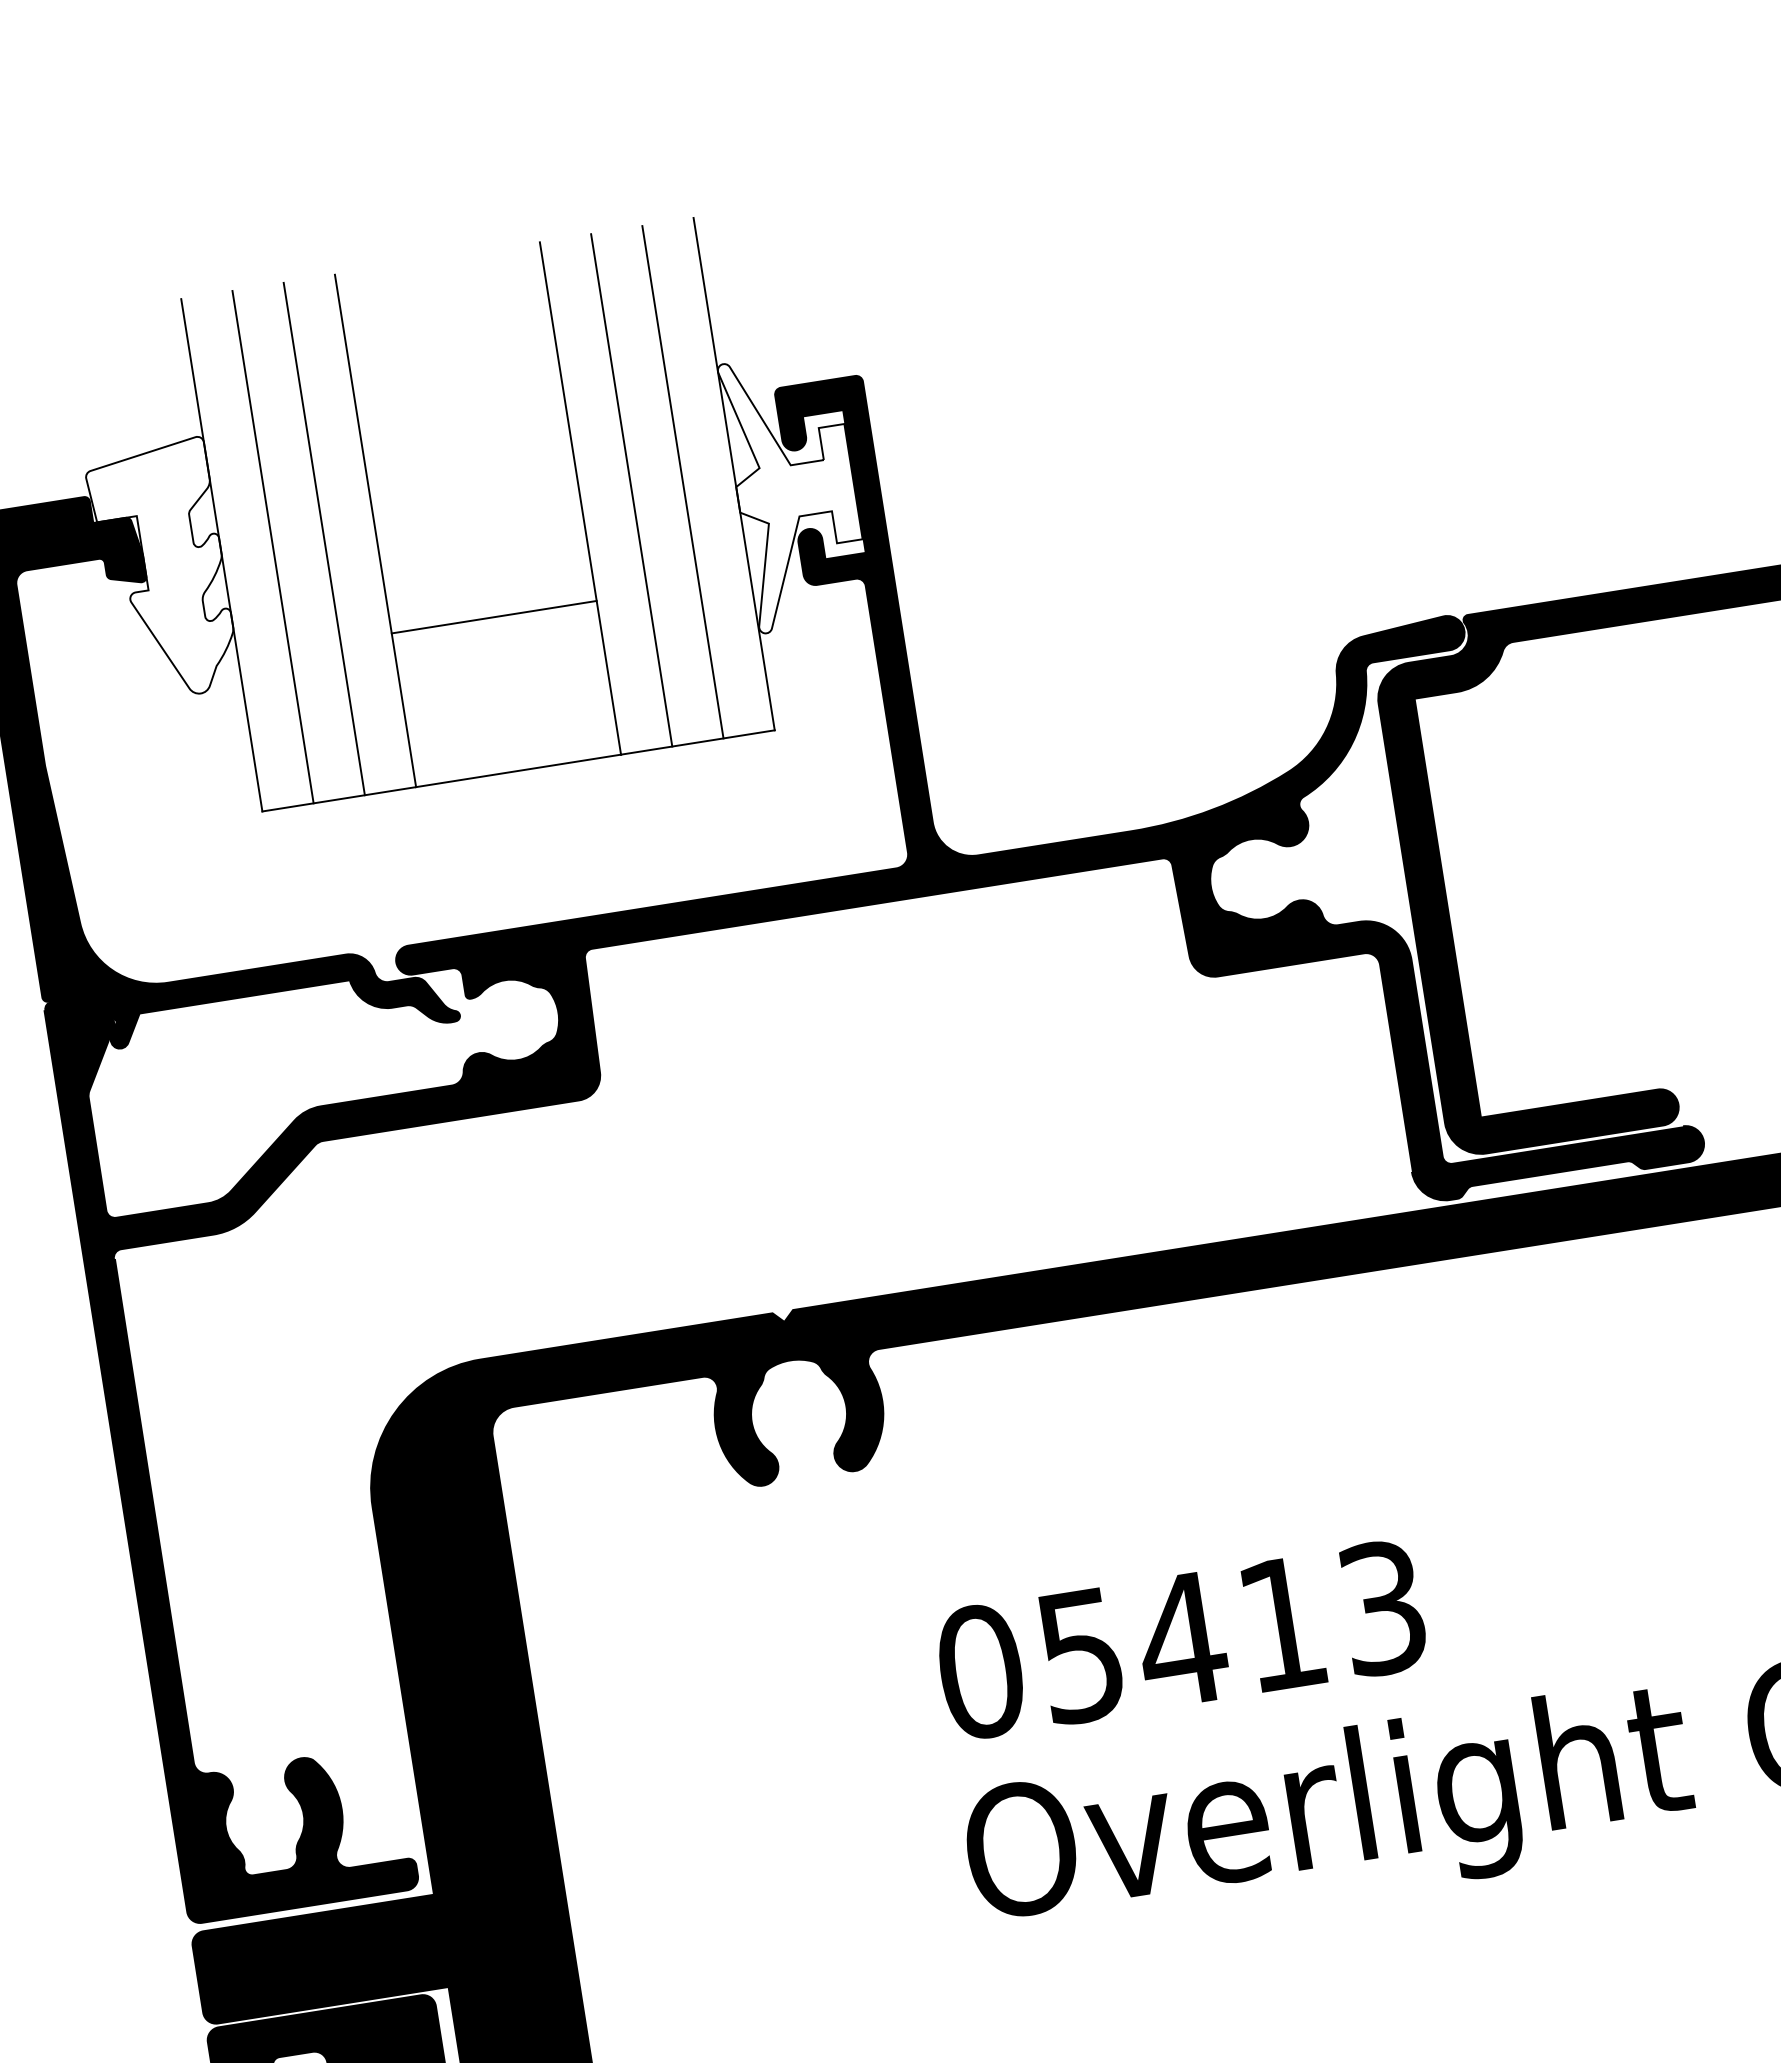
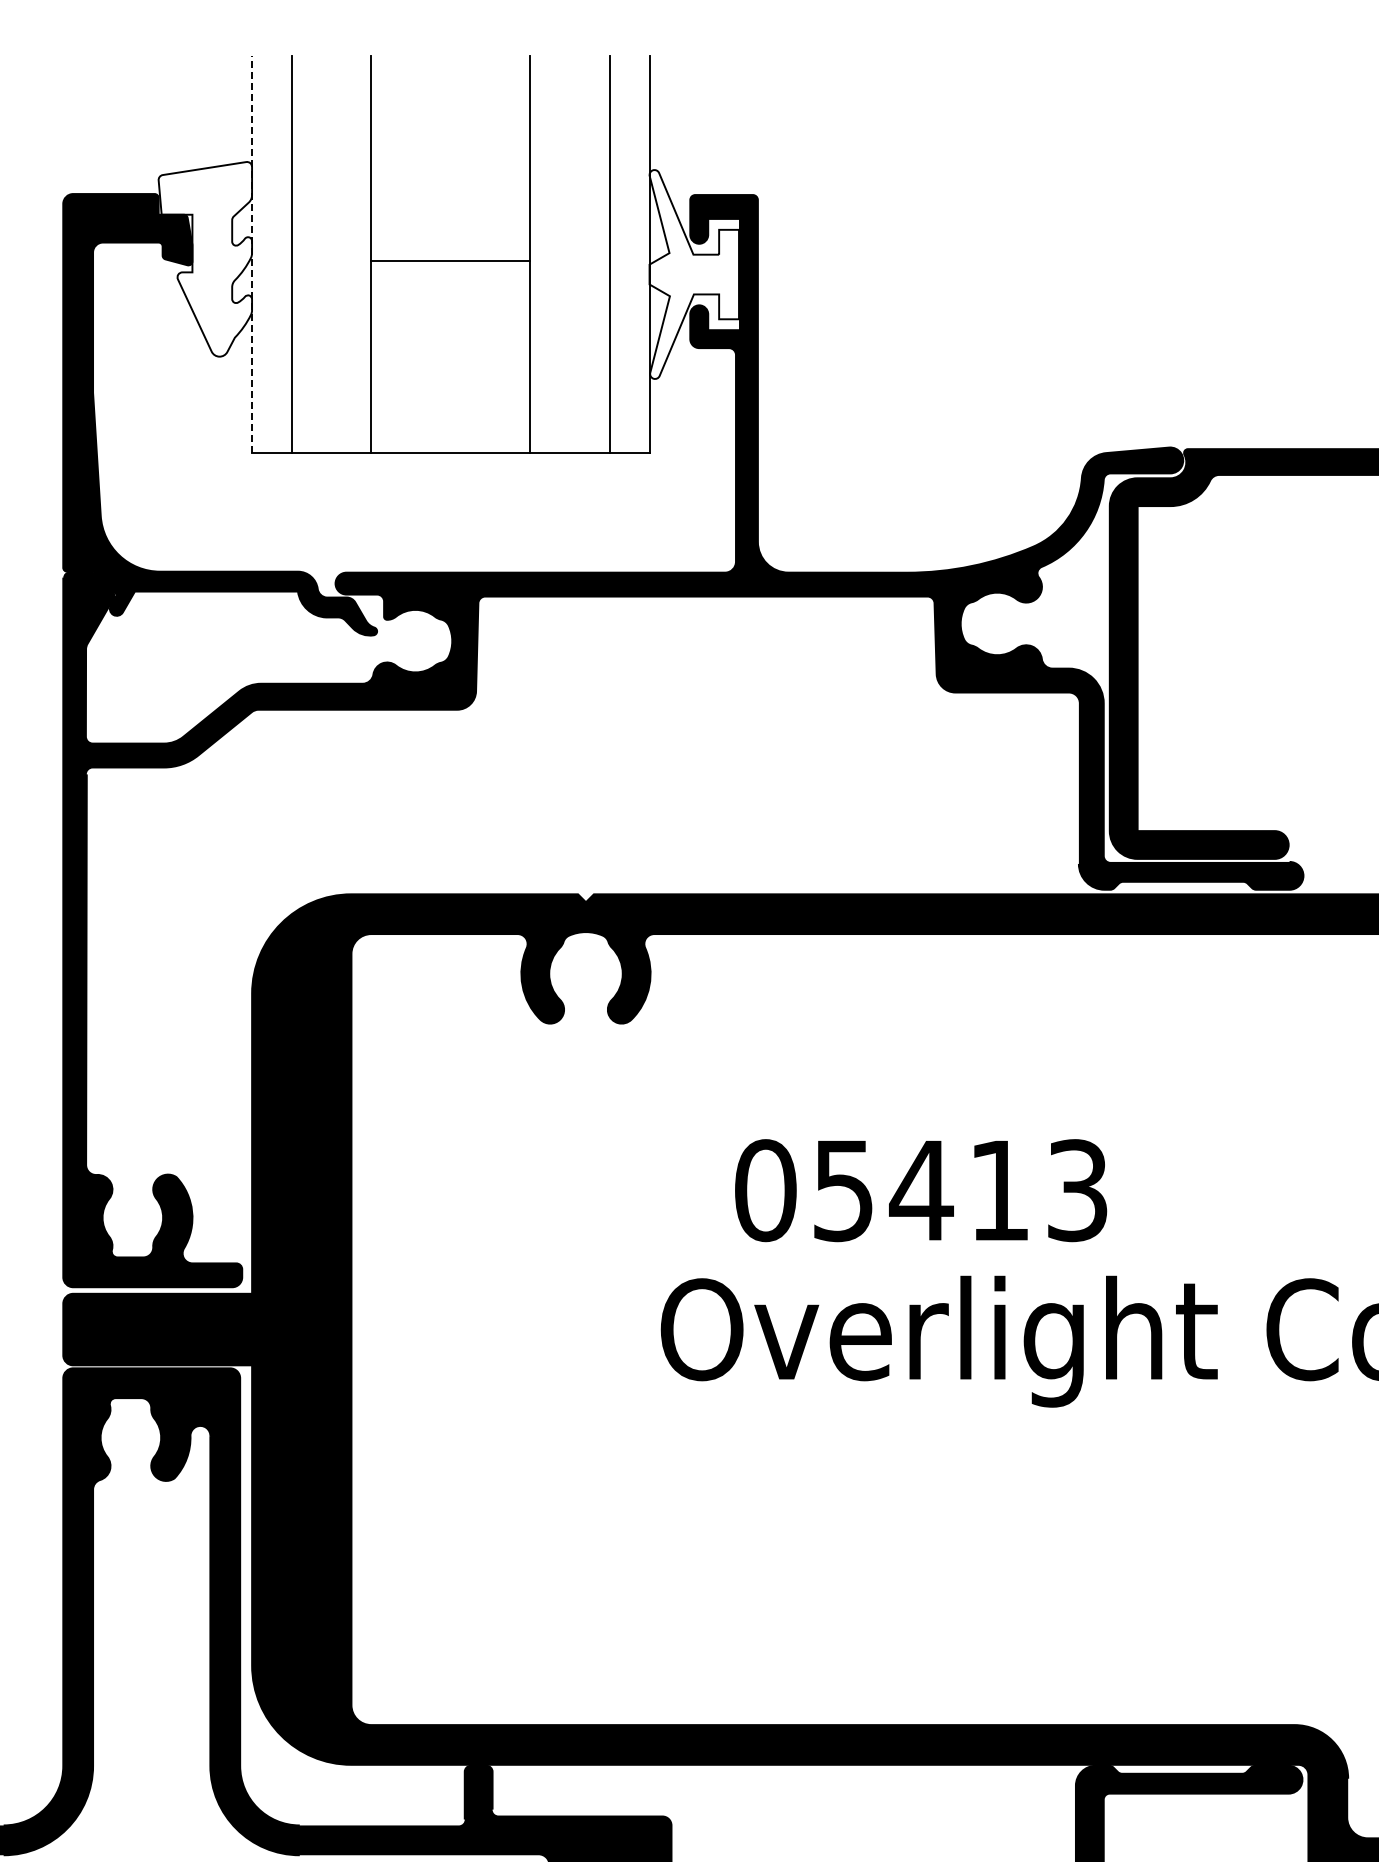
line: (632, 490) -> (570, 254), removed
line: (324, 538) -> (331, 254), removed
line: (222, 555) -> (252, 254), solid -> dashed
line: (493, 617) -> (450, 261), moved
text: (1181, 1639) -> (921, 1190), moved

